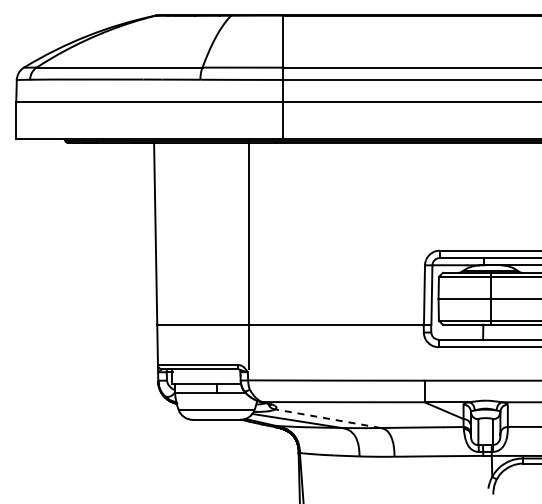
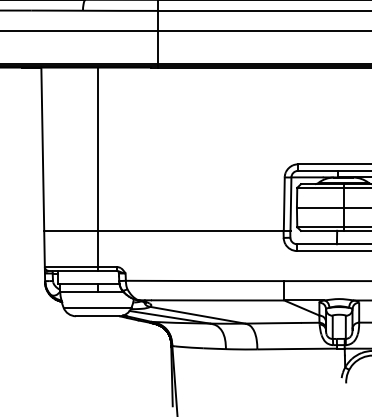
line: (248, 256) -> (97, 169), moved
line: (328, 418) -> (198, 315), dashed -> solid

